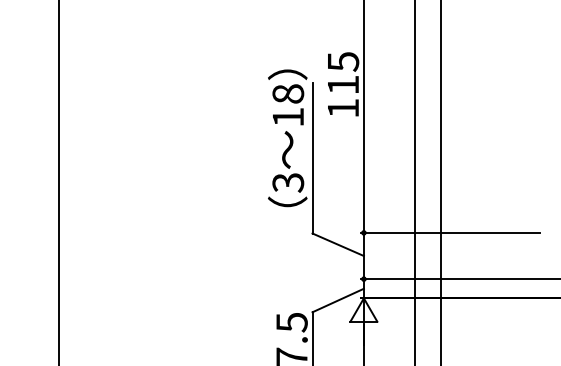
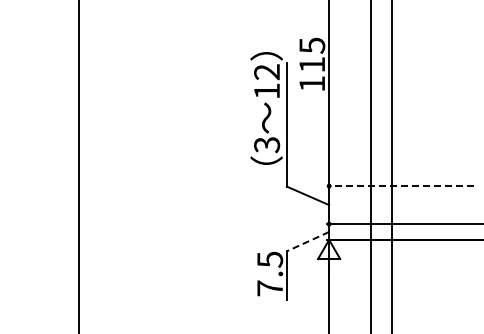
text: (288, 94) -> (267, 72), 18 -> 12
line: (449, 233) -> (399, 186), solid -> dashed
line: (337, 300) -> (307, 241), solid -> dashed

